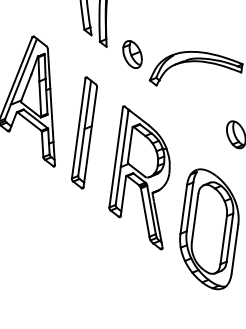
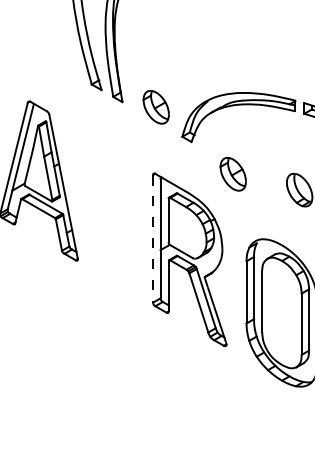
part: (185, 115) -> (232, 174), added
part: (84, 132) -> (109, 213), removed
line: (116, 157) -> (153, 238), solid -> dashed

